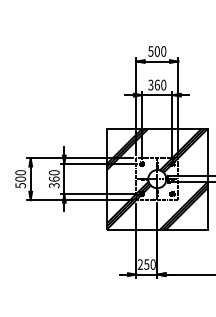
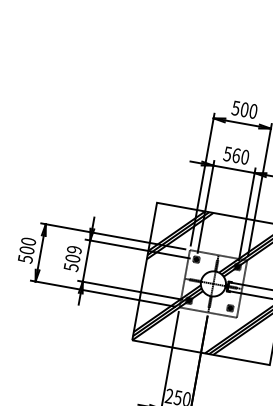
text: (150, 84) -> (227, 153), 360 -> 560
text: (53, 178) -> (71, 257), 360 -> 509

